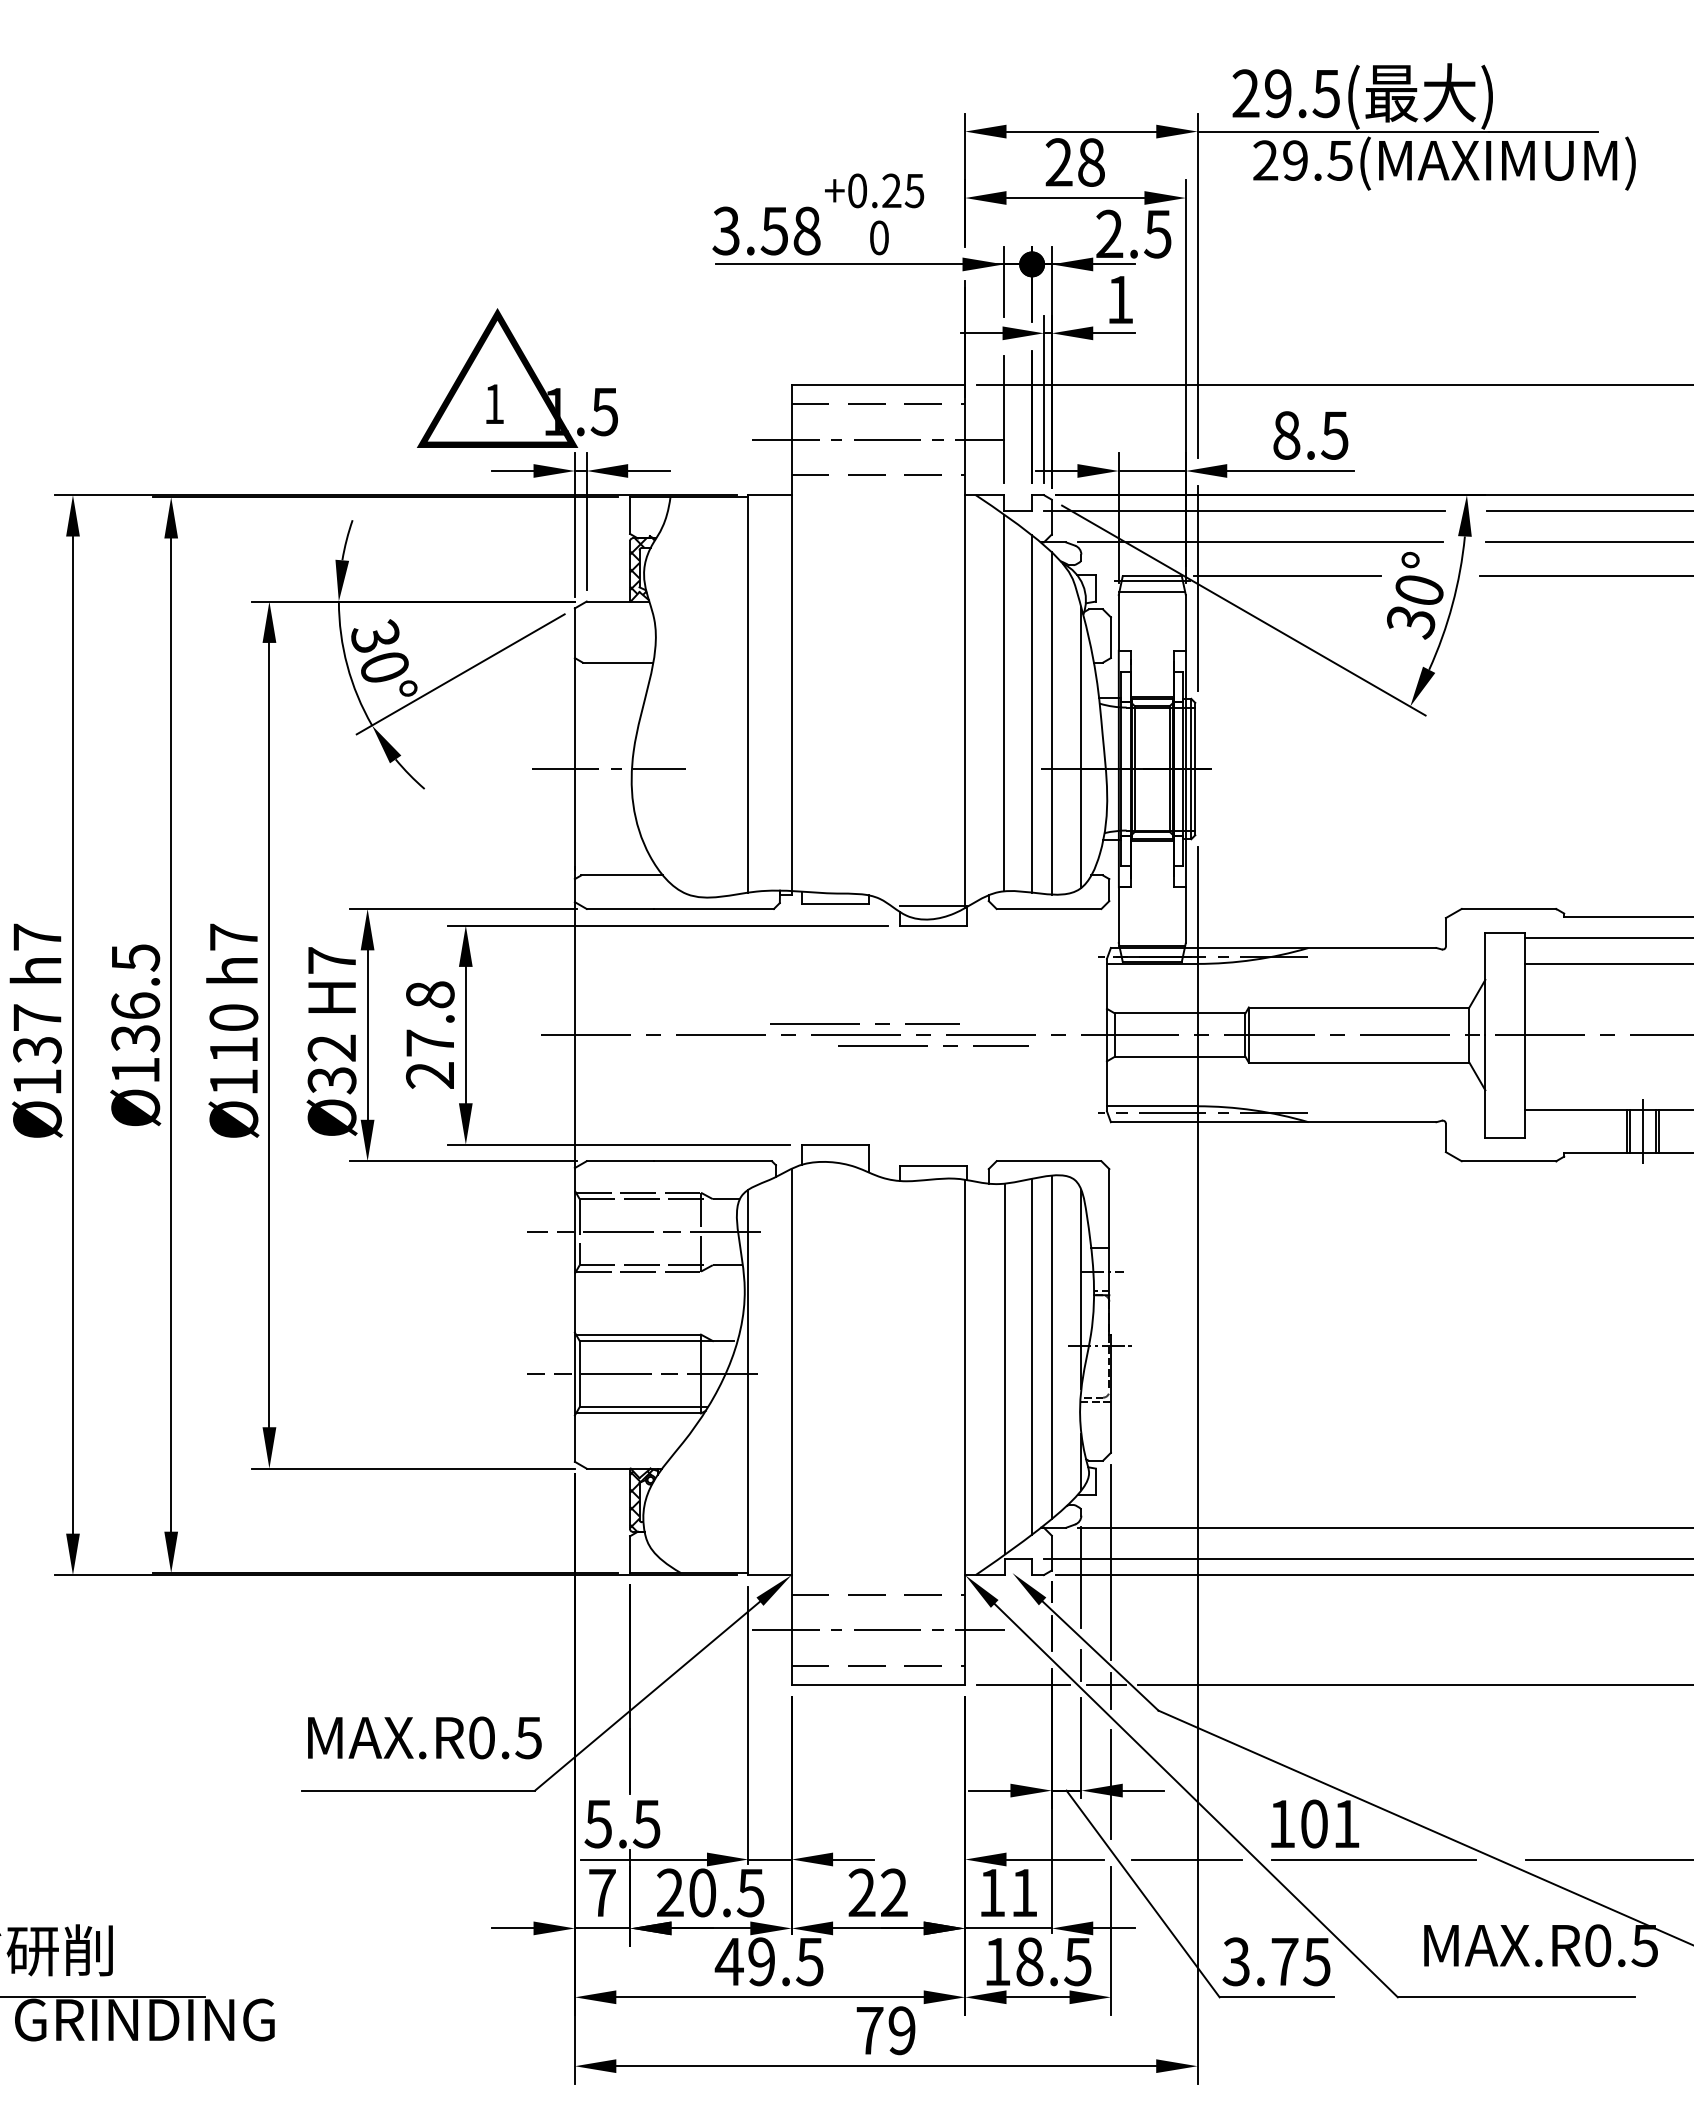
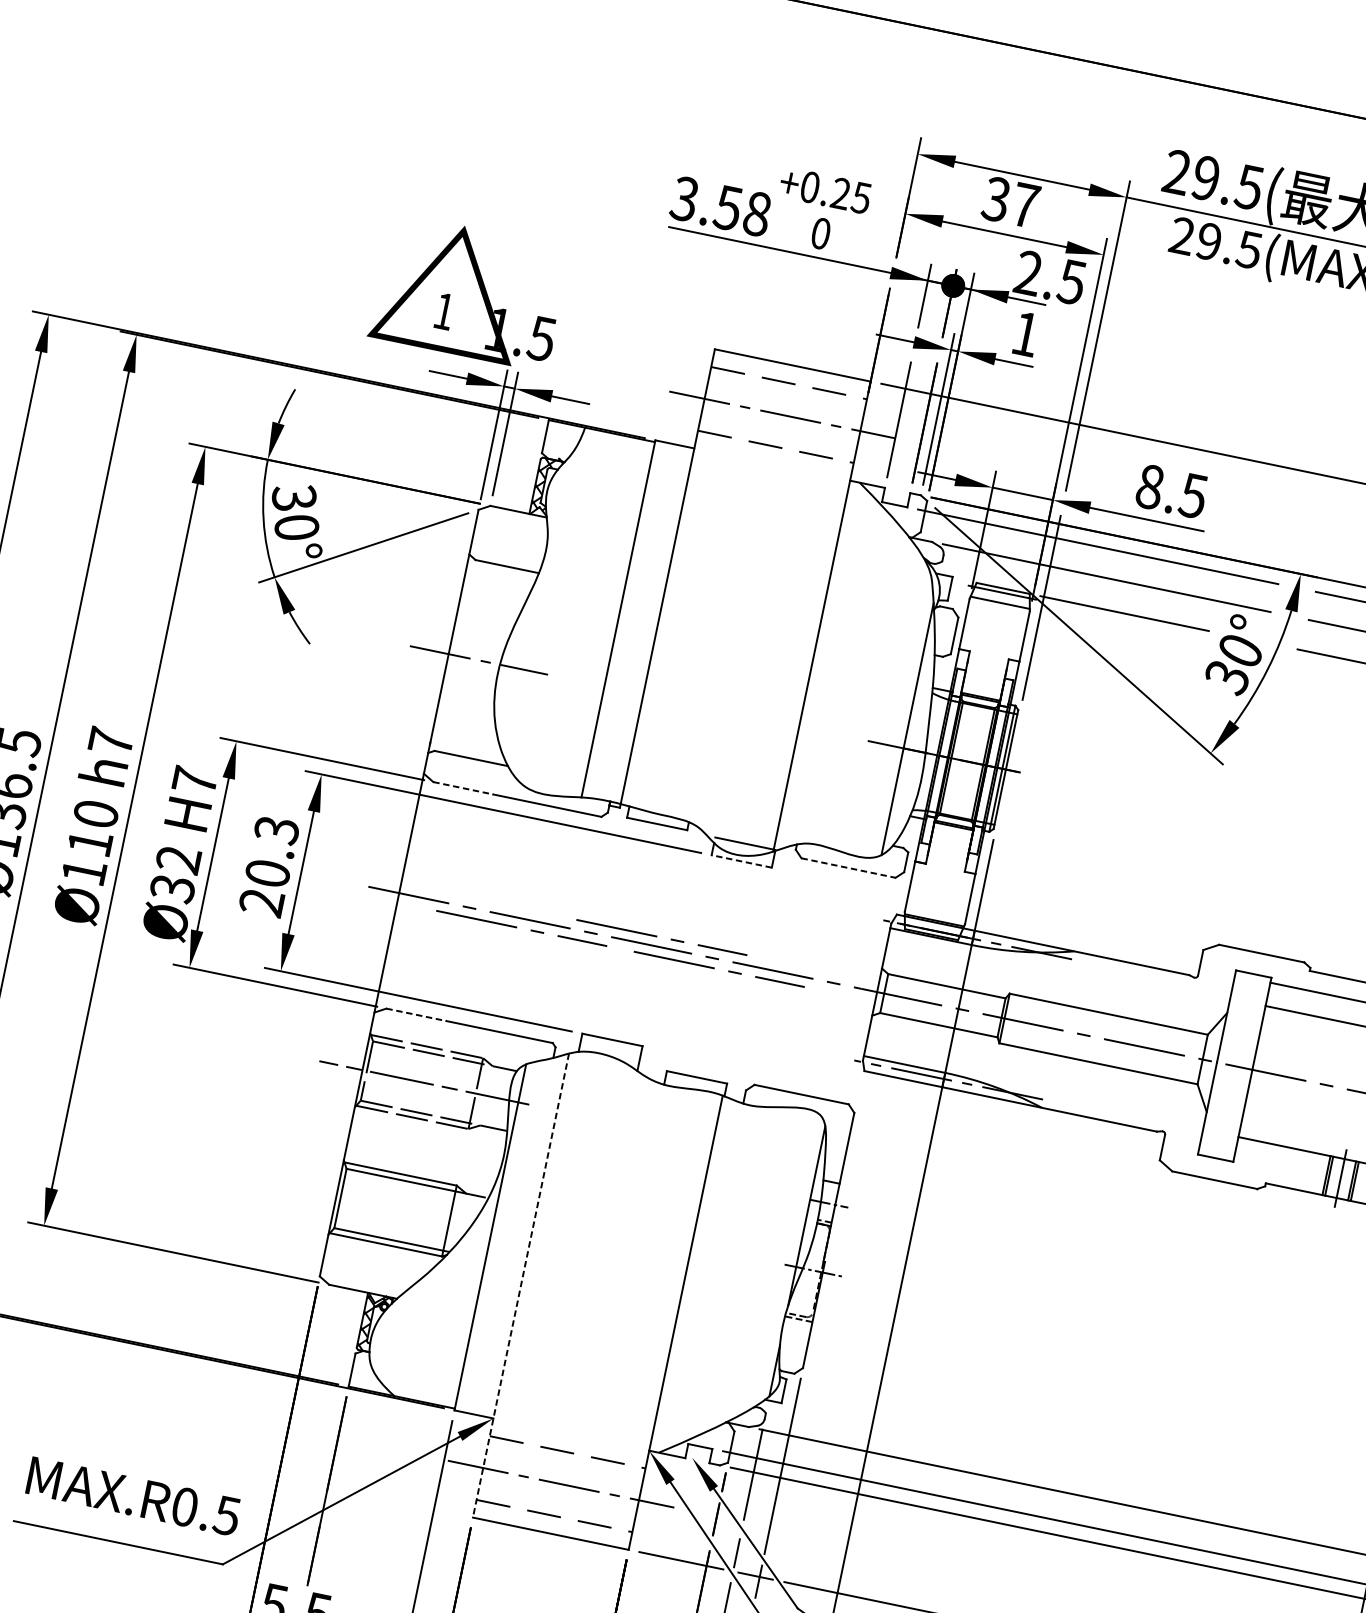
text: (1074, 162) -> (1010, 202), 28 -> 37
line: (1003, 703) -> (845, 675), removed
line: (1032, 713) -> (870, 689), removed
line: (1051, 723) -> (885, 701), removed
line: (620, 908) -> (463, 787), solid -> dashed
line: (1049, 908) -> (849, 867), solid -> dashed
line: (933, 925) -> (741, 861), solid -> dashed
text: (429, 1018) -> (271, 851), 27.8 -> 20.3
line: (707, 1045) -> (516, 927), added
line: (620, 1161) -> (416, 1015), solid -> dashed
line: (1051, 1347) -> (769, 1262), removed
line: (1032, 1356) -> (750, 1266), removed
line: (1005, 1368) -> (723, 1272), removed
line: (642, 1374) -> (396, 1210), removed
line: (791, 1427) -> (520, 1285), solid -> dashed

